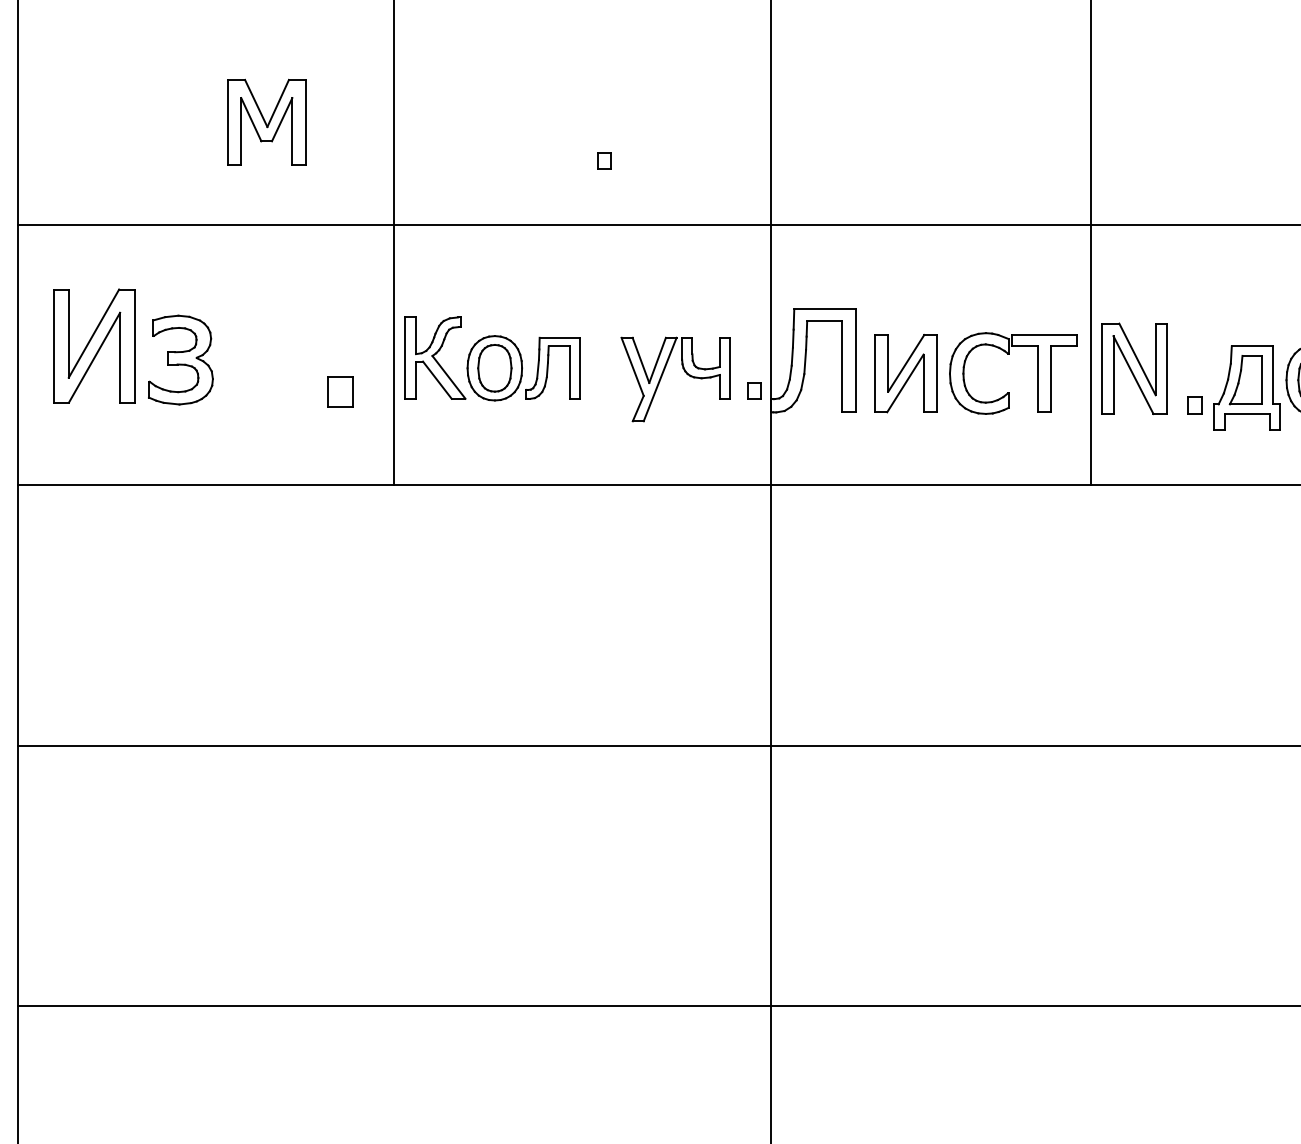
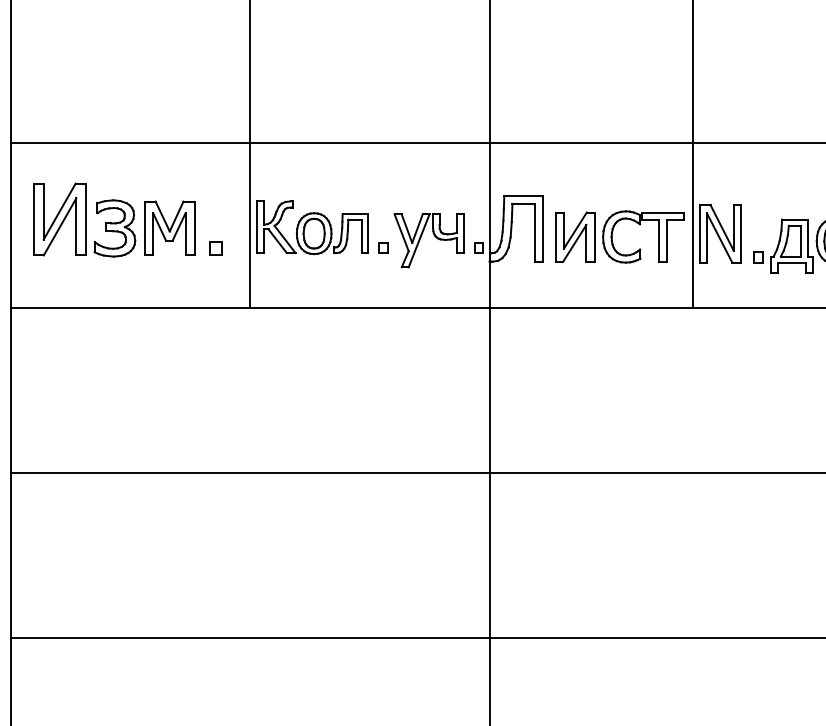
part: (266, 120) -> (169, 227), moved
part: (604, 160) -> (383, 247), moved
part: (339, 391) -> (215, 248), size x0.71

